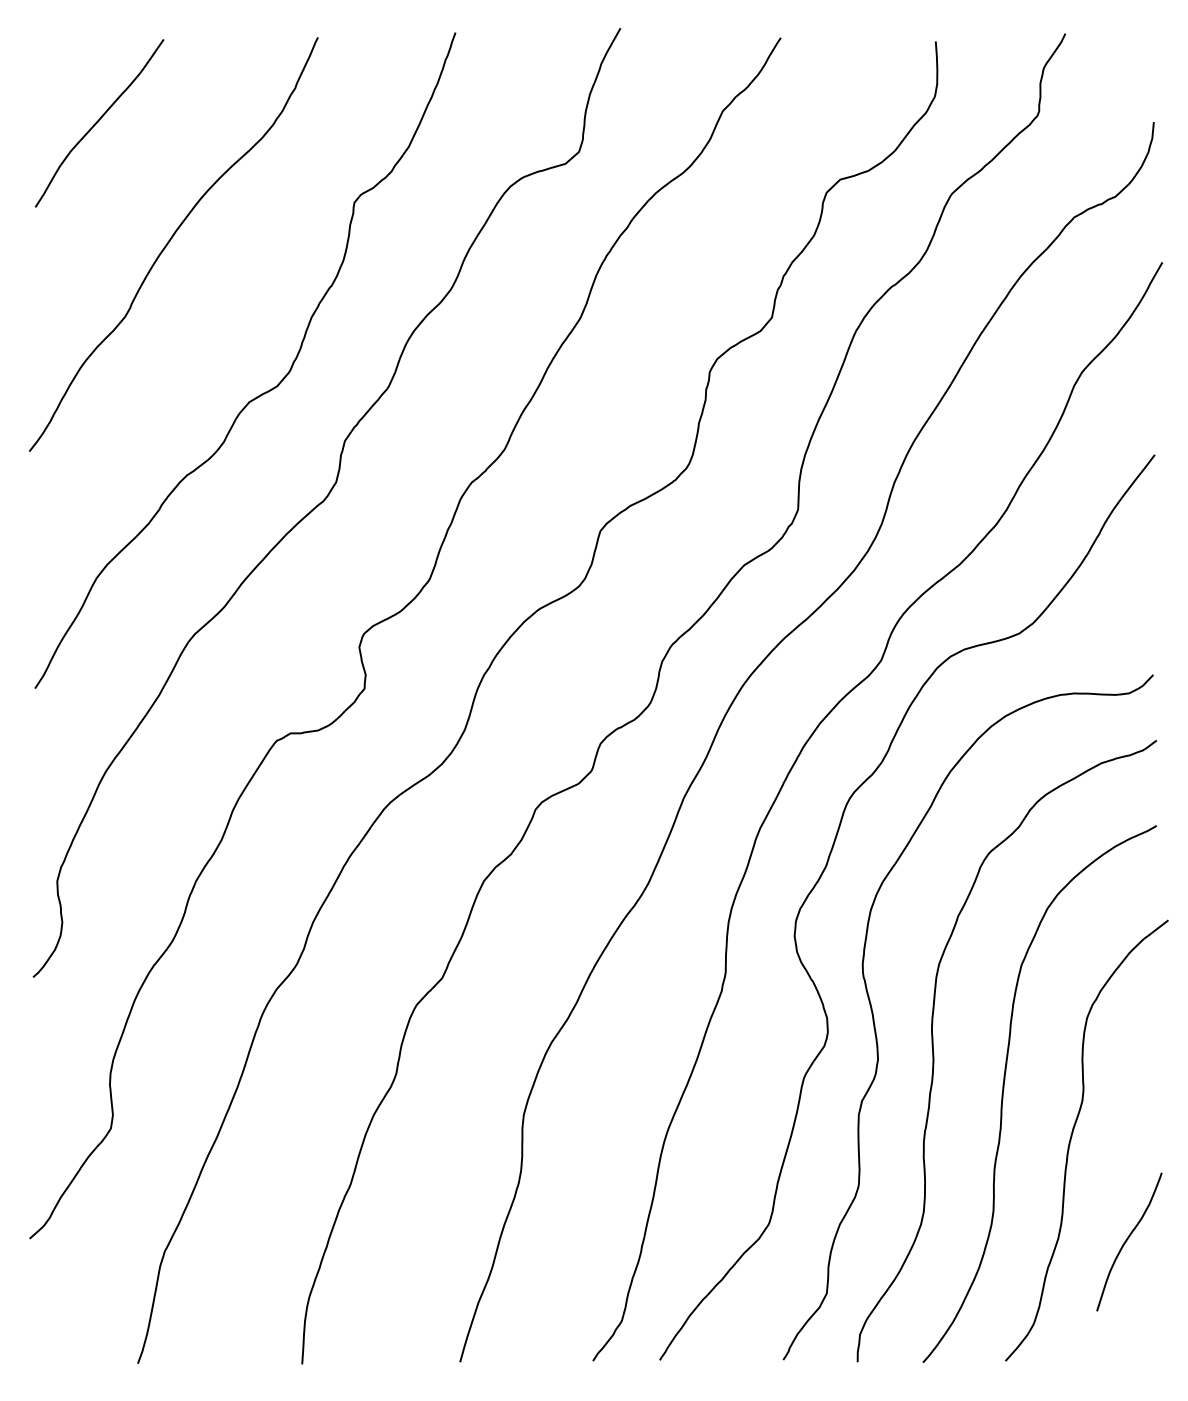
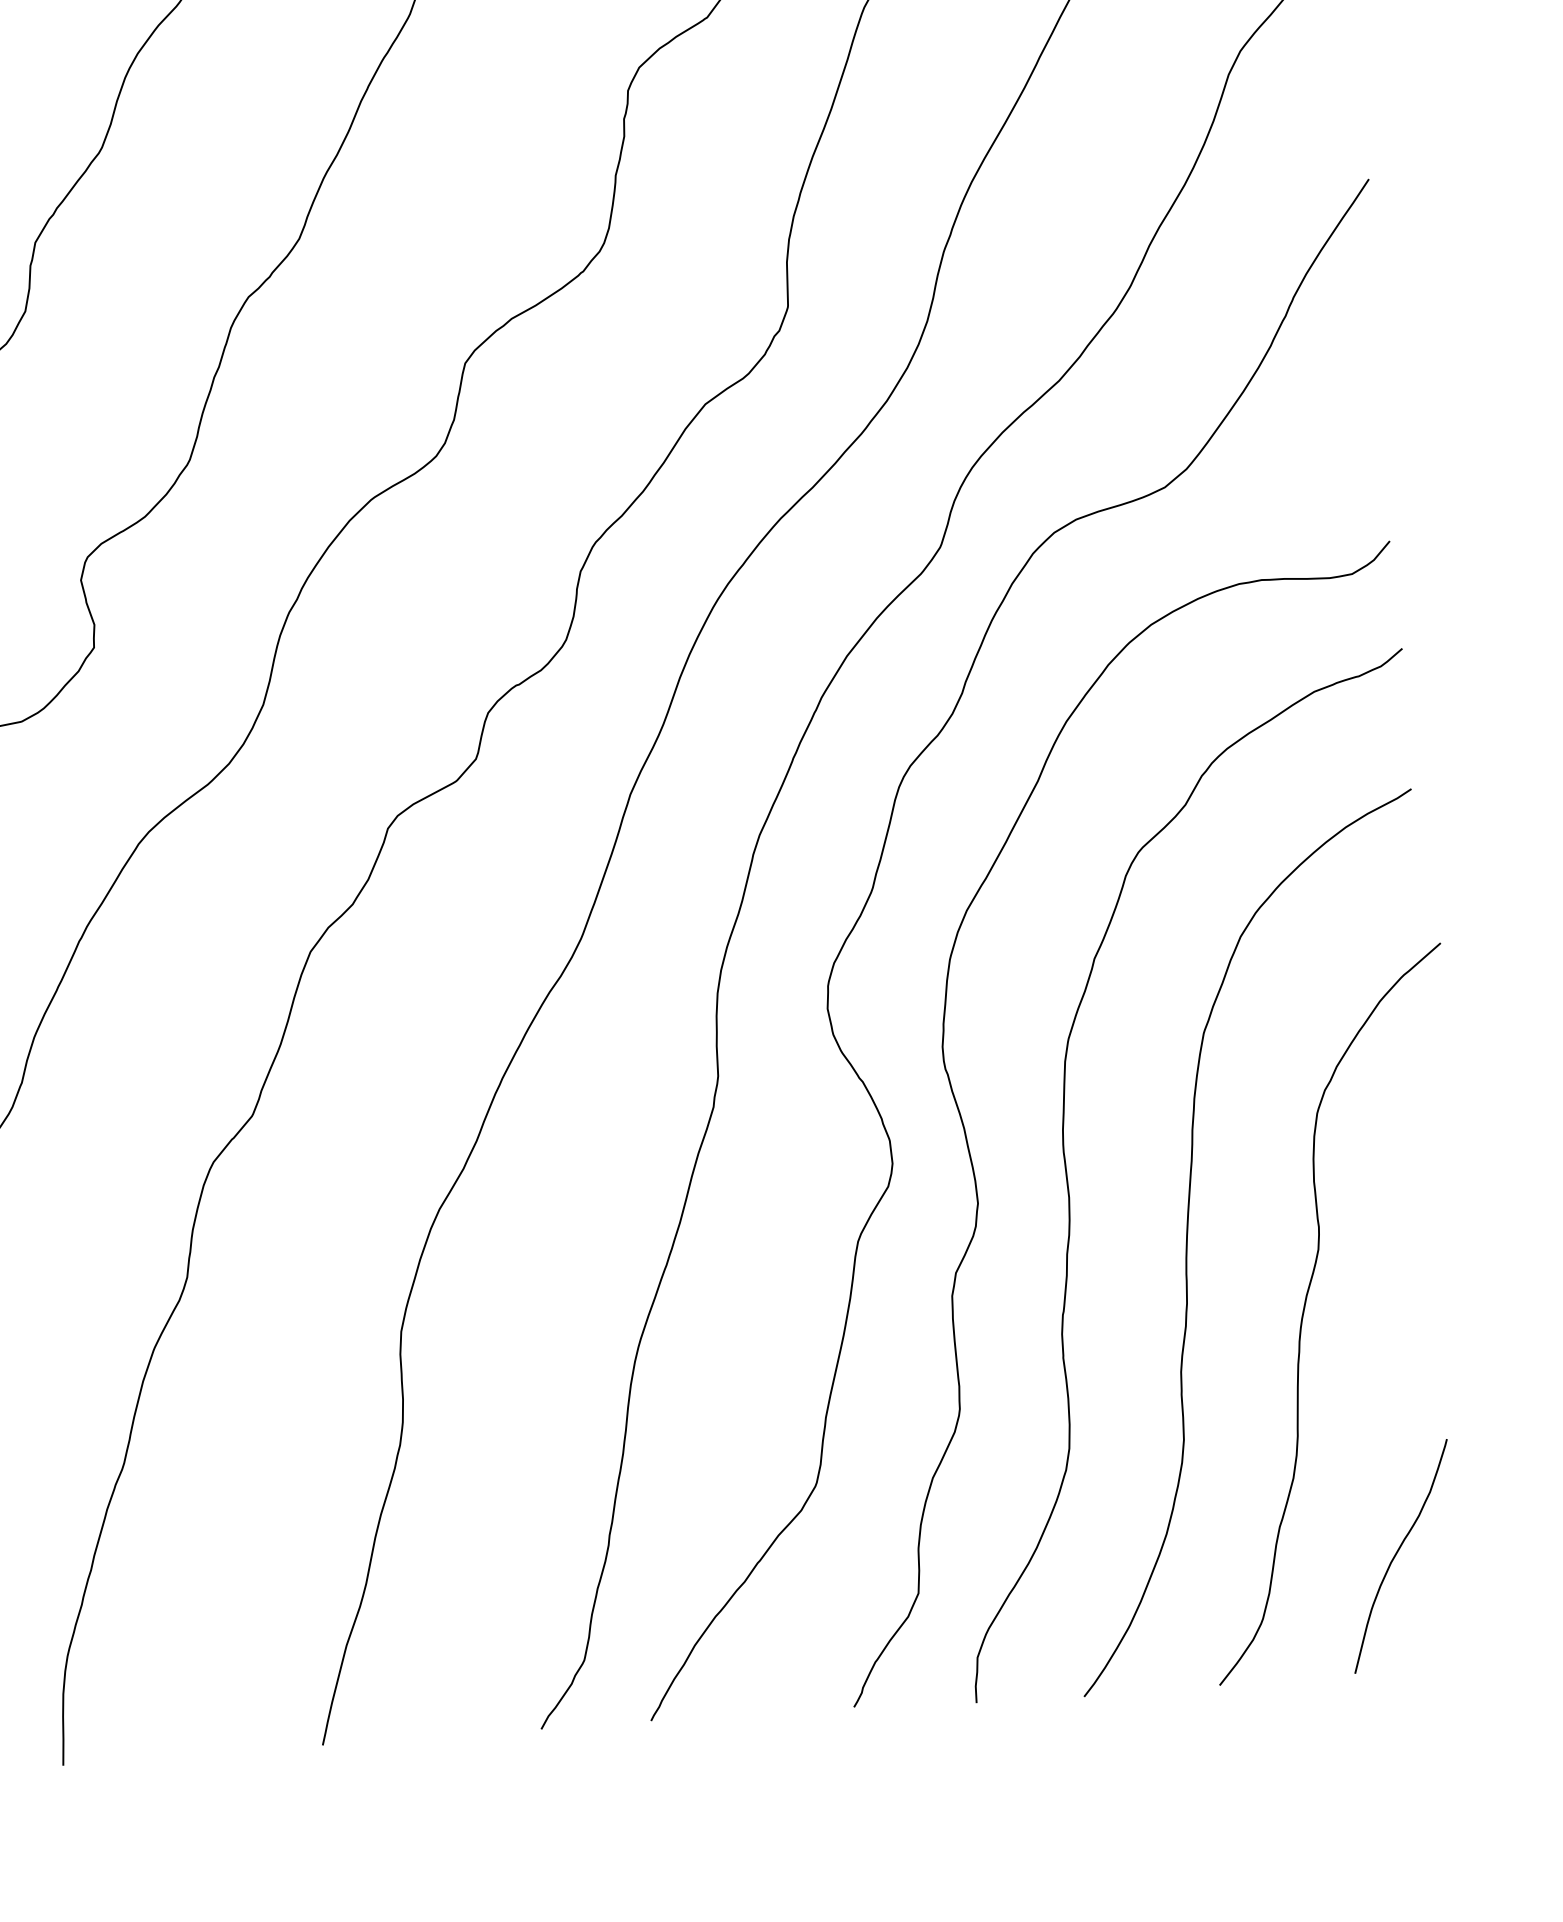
curve: (1128, 1239) -> (1399, 1552), moved

